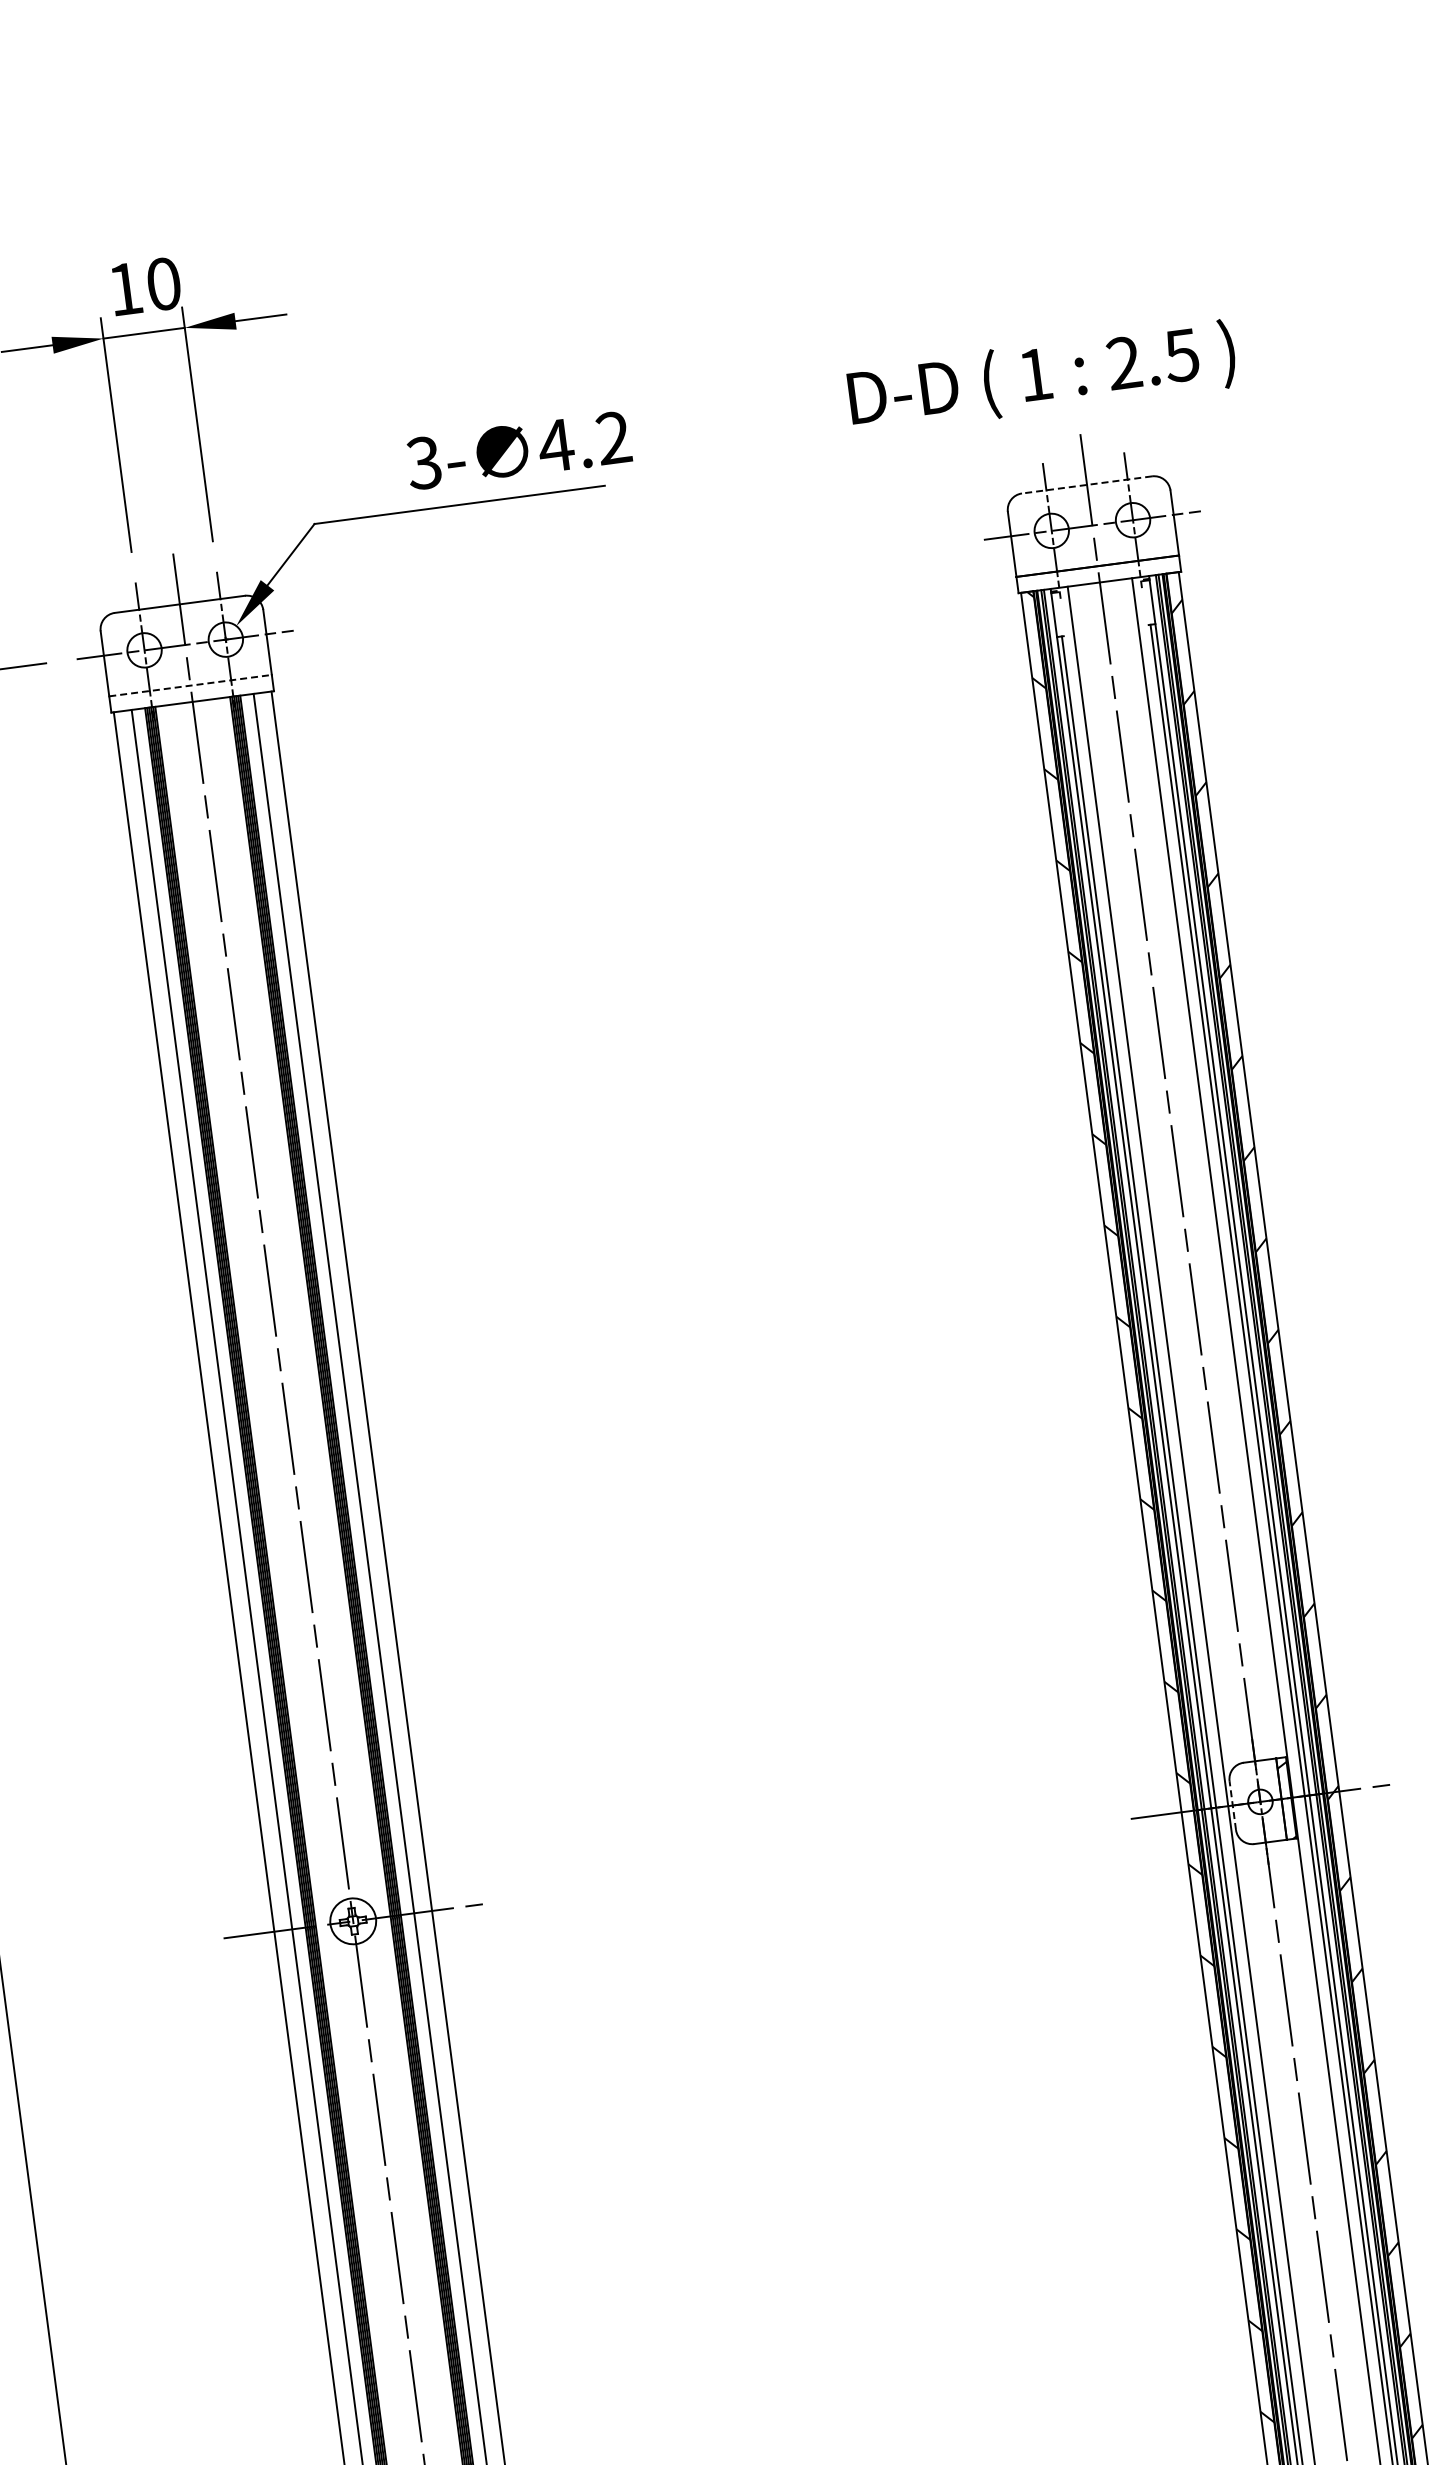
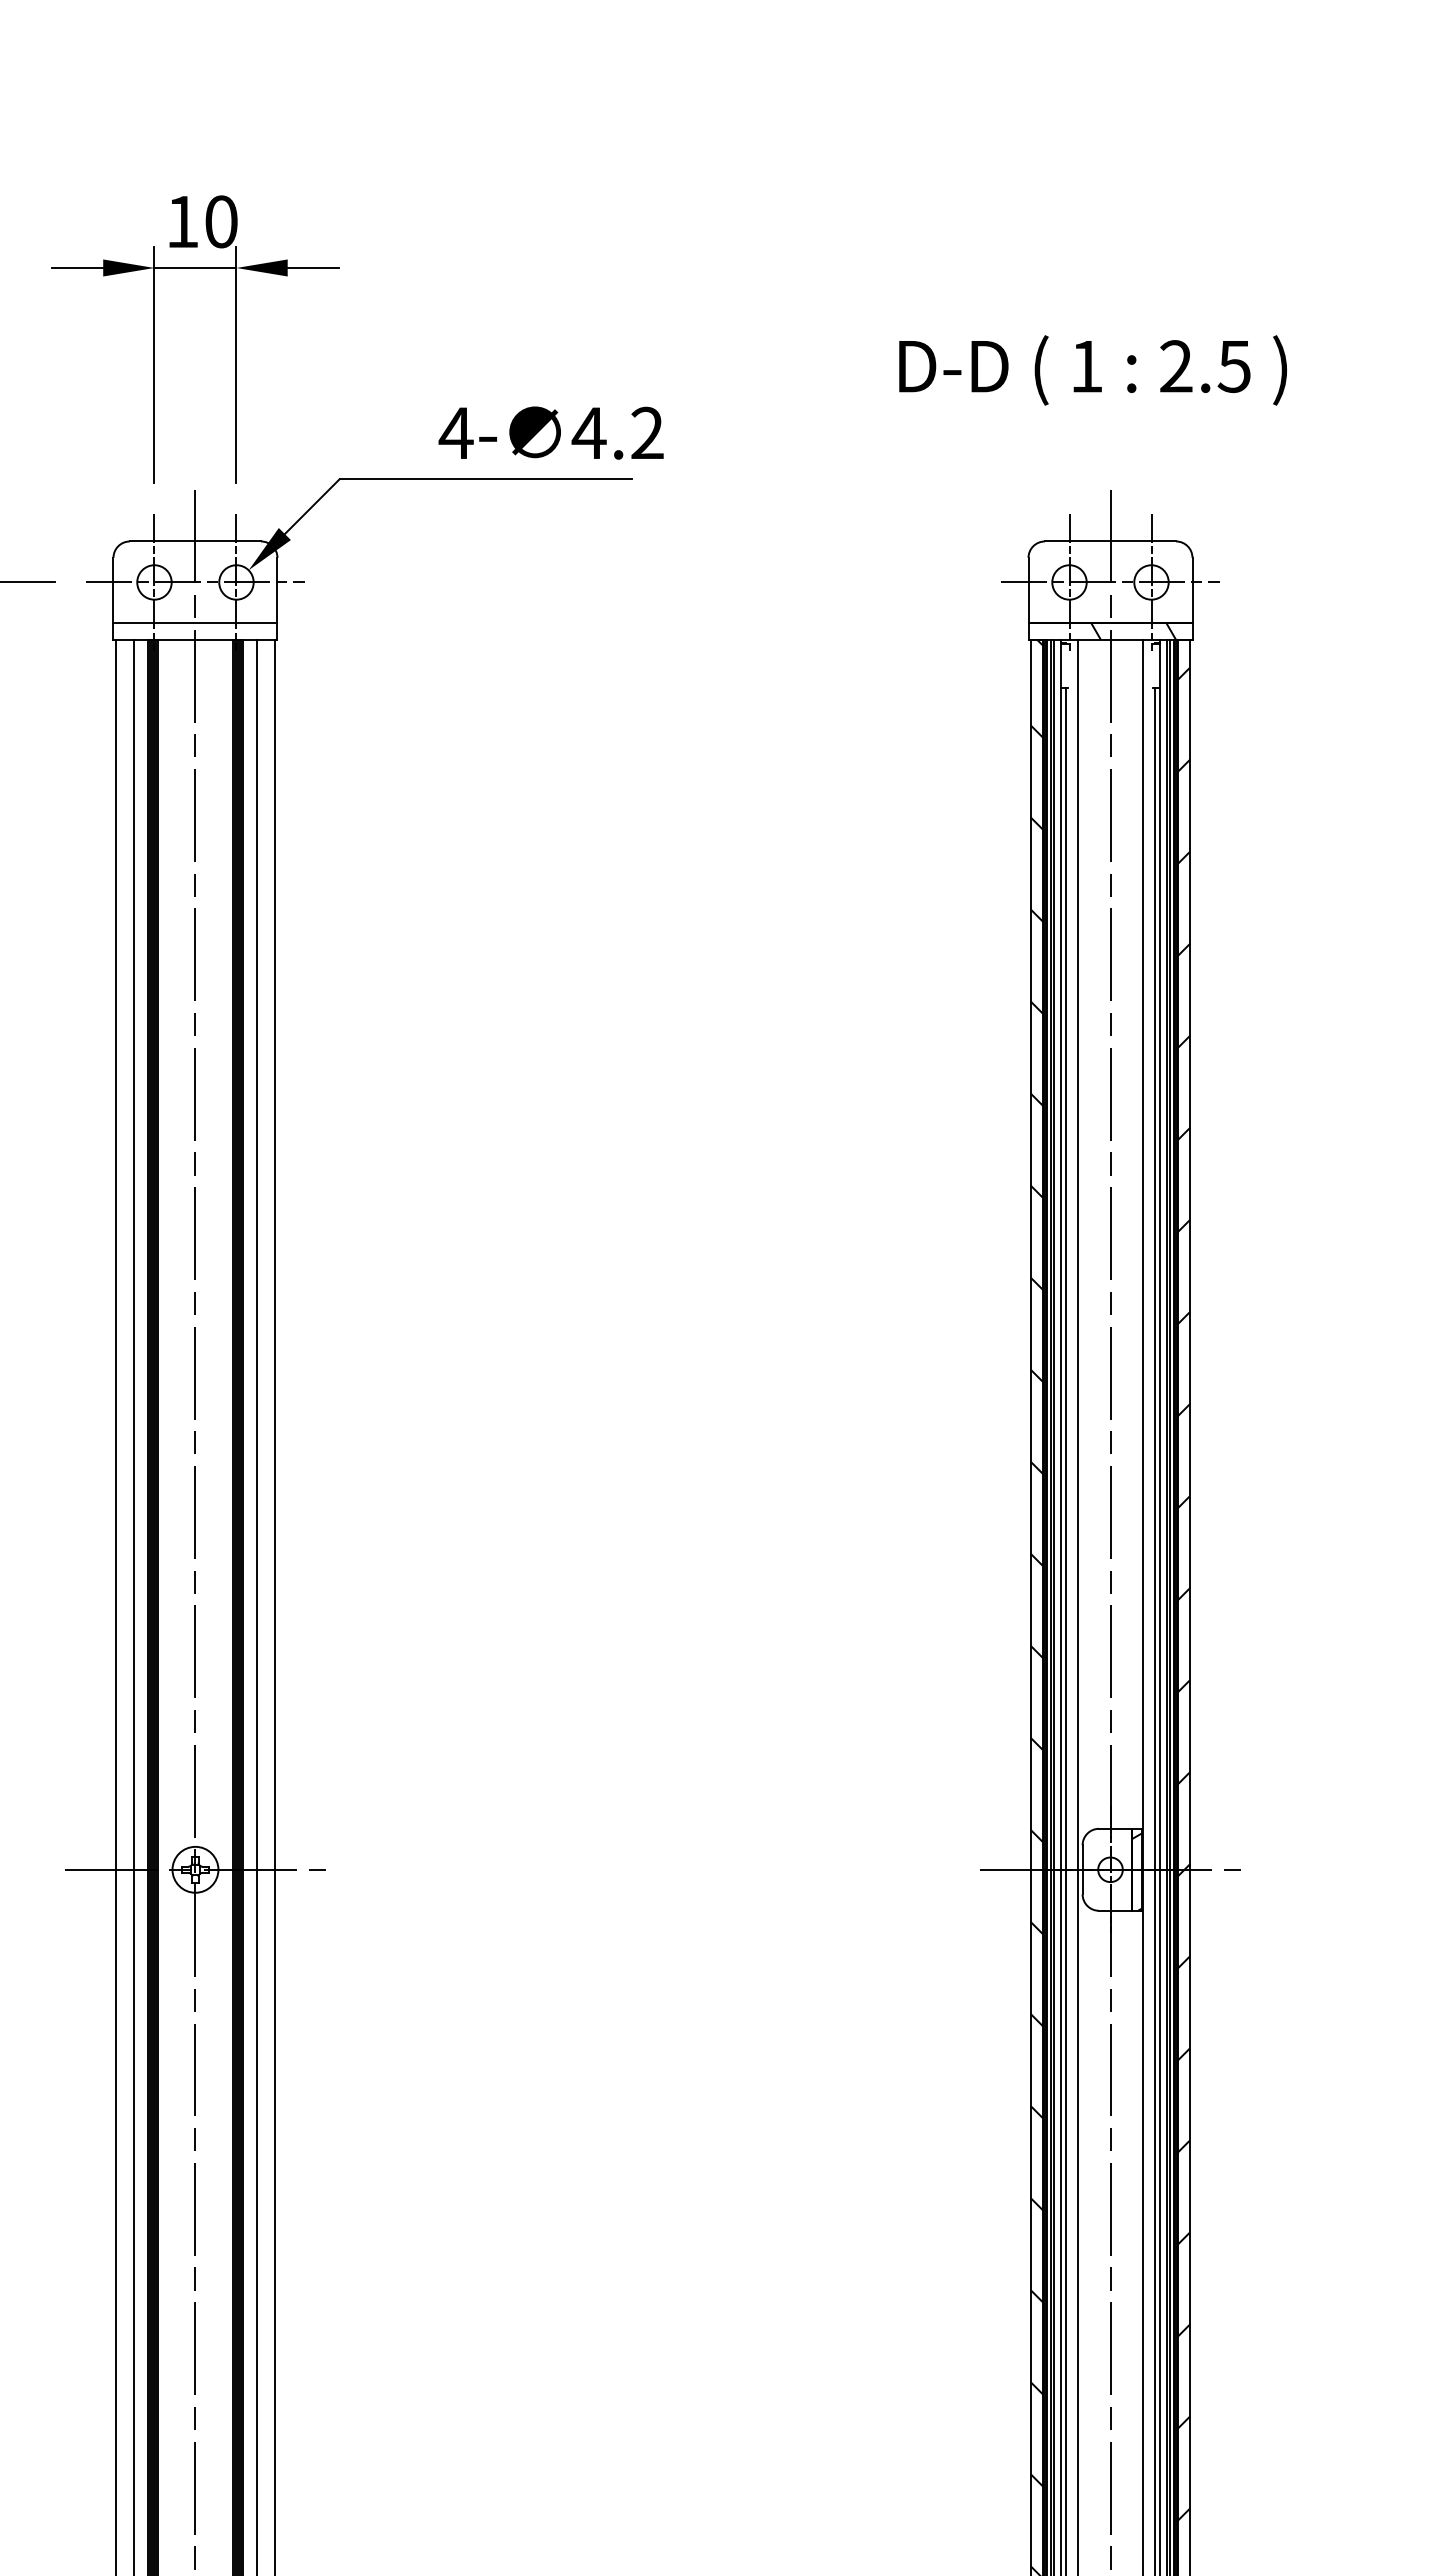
text: (1041, 377) -> (1092, 370), moved
text: (423, 462) -> (455, 432), 3- -> 4-
line: (1087, 484) -> (1110, 541), dashed -> solid
hatch: (1121, 571) -> (1133, 631), added
line: (190, 685) -> (195, 623), dashed -> solid
line: (1232, 1805) -> (1082, 1869), dashed -> solid

